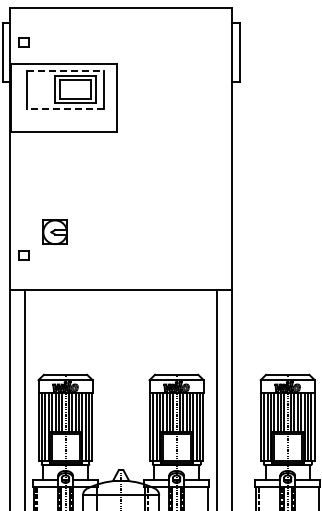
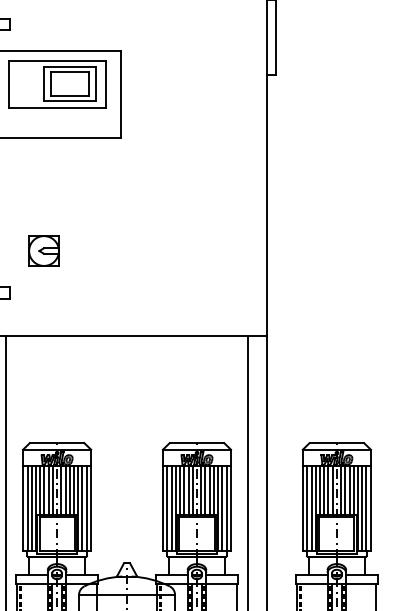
line: (65, 71) -> (57, 61), dashed -> solid
line: (65, 108) -> (57, 107), dashed -> solid
part: (54, 231) -> (43, 250), moved

